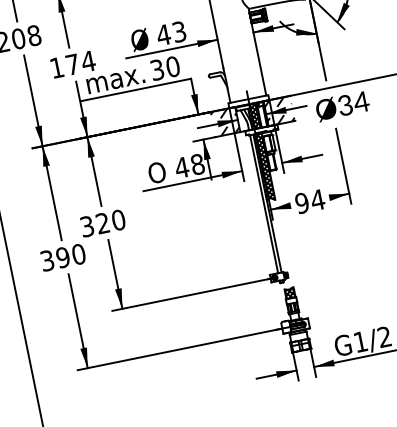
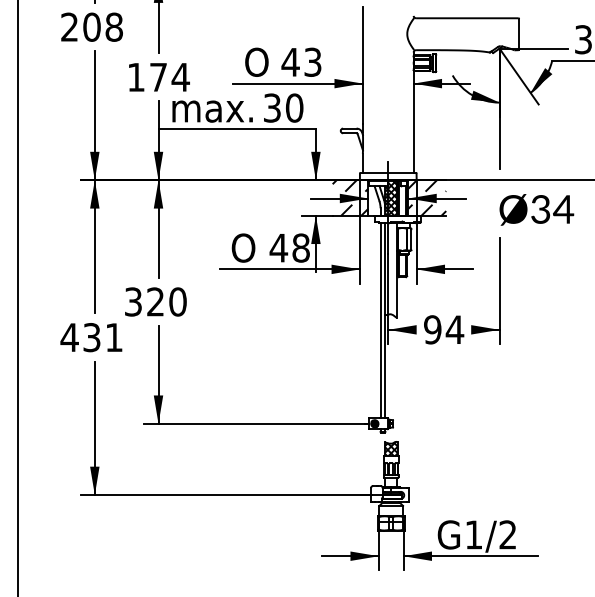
text: (139, 40) -> (256, 62), Ø -> O
text: (342, 106) -> (536, 209), moved
hatch: (264, 166) -> (391, 269), removed
text: (62, 257) -> (91, 337), 390 -> 431

